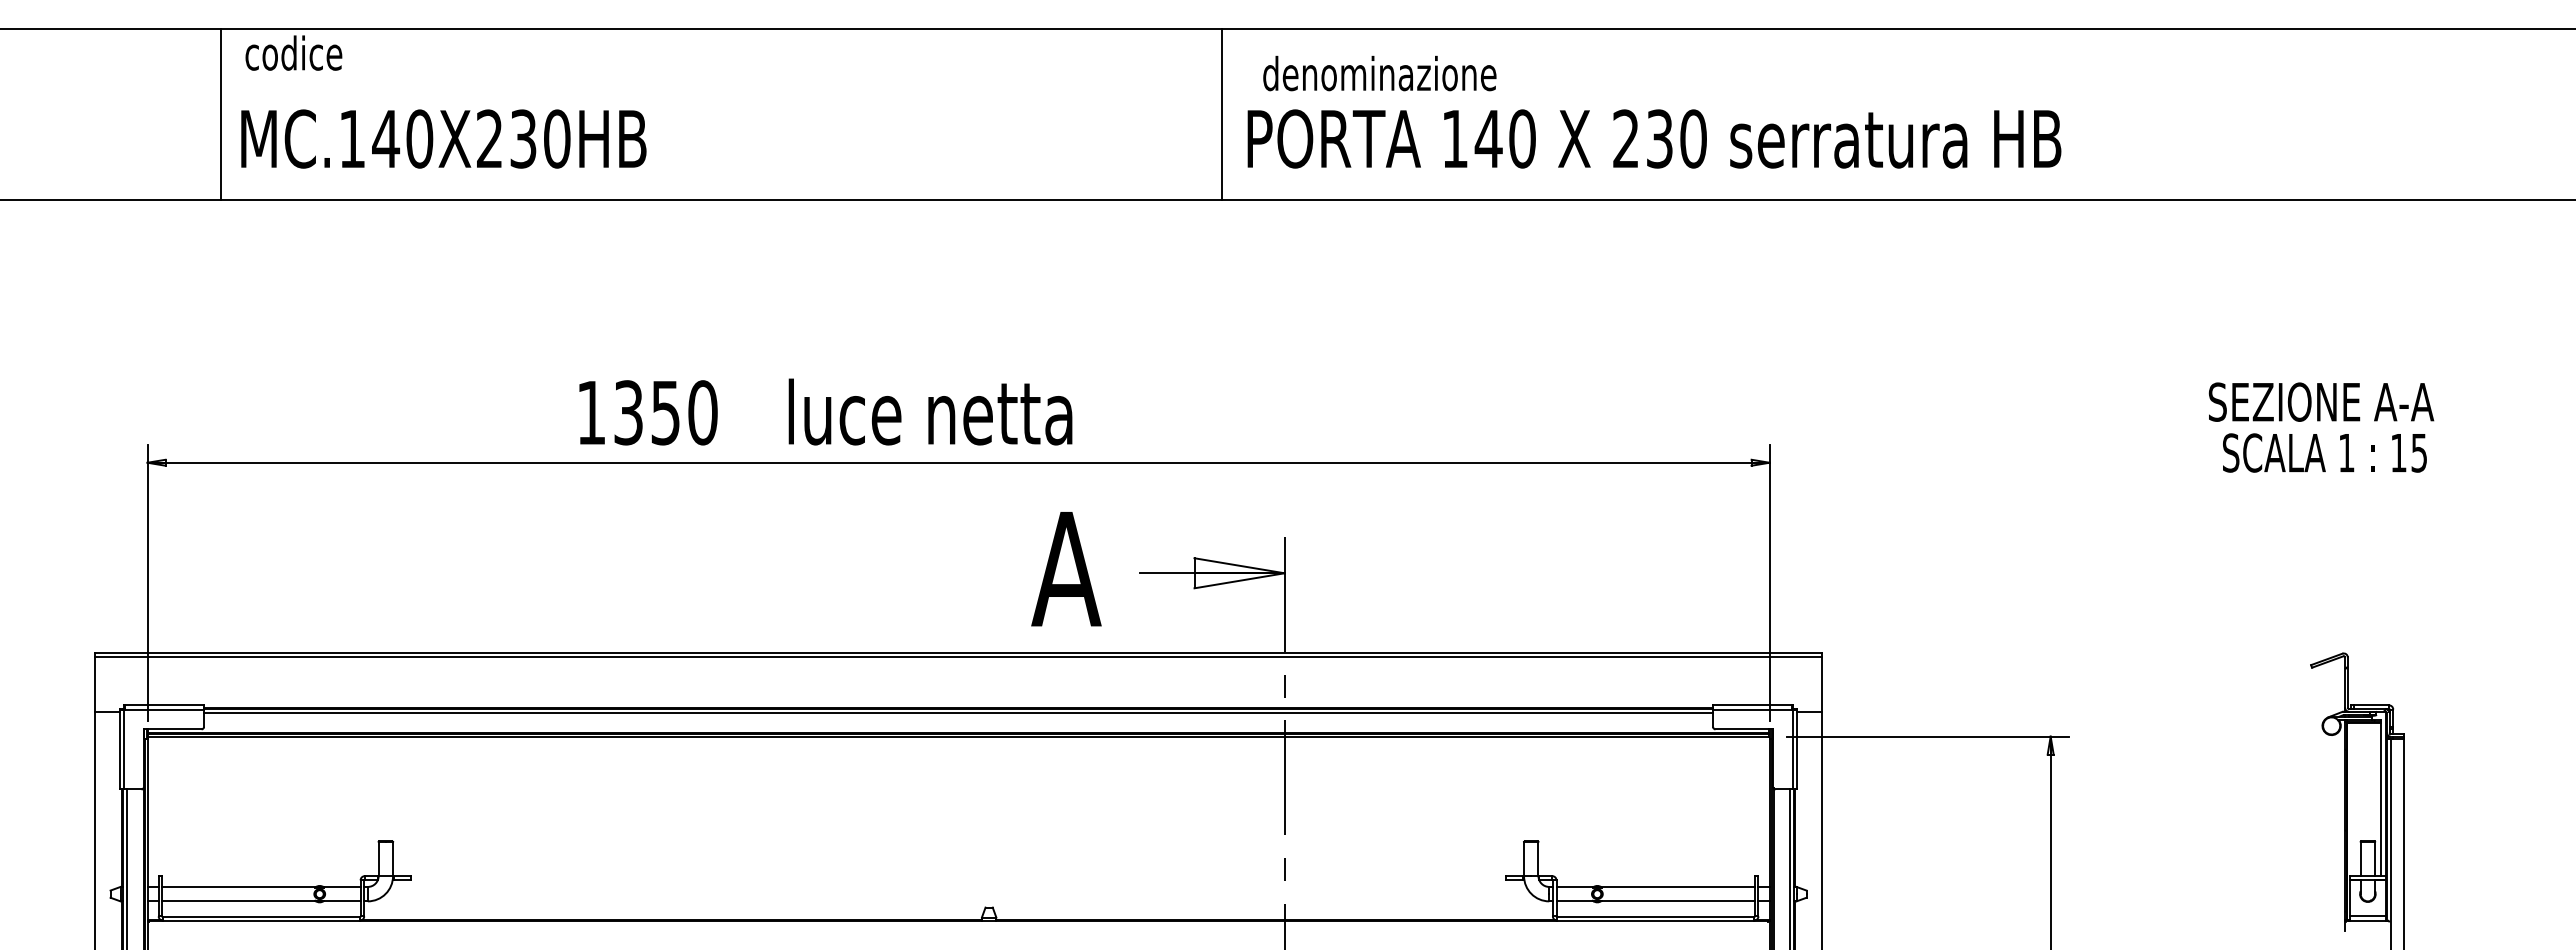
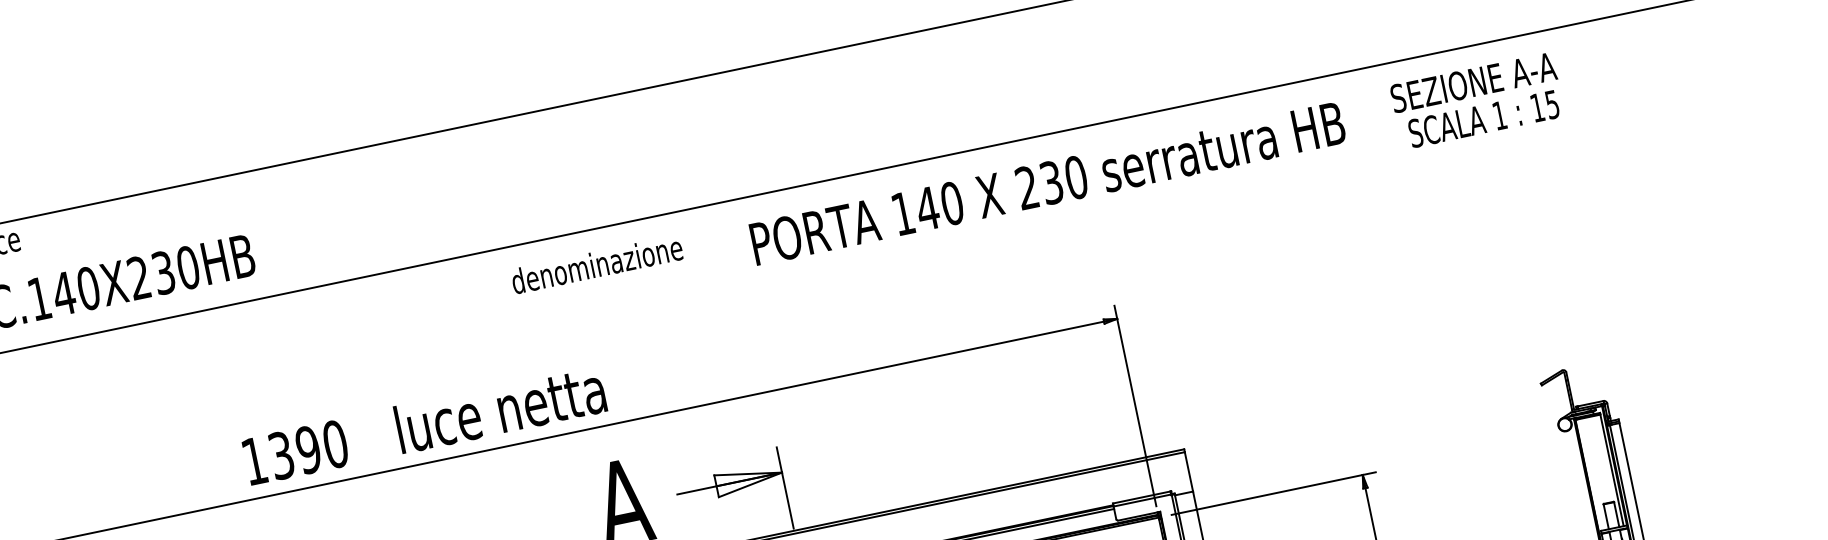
text: (1379, 73) -> (596, 264), moved
line: (1222, 113) -> (667, 148), removed
text: (1654, 138) -> (1047, 183), moved
text: (665, 412) -> (308, 449), 1350 -> 1390
text: (2321, 427) -> (1477, 101), moved

